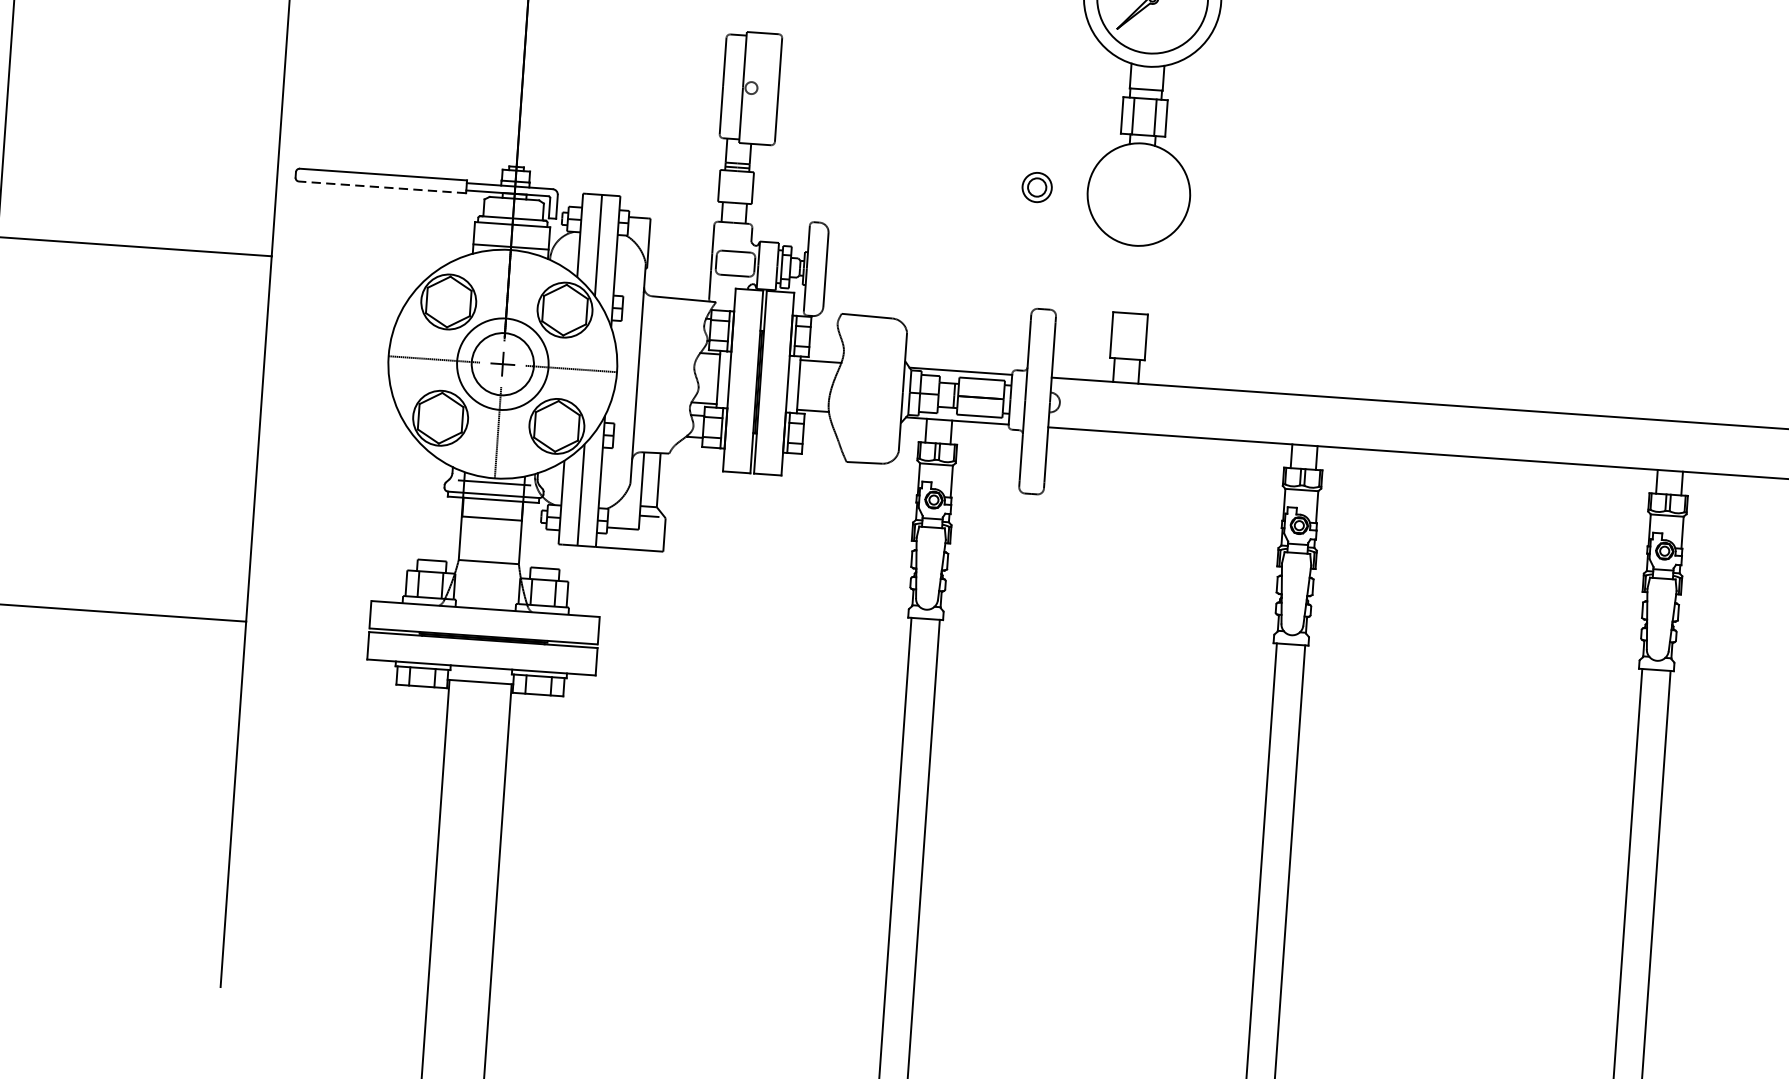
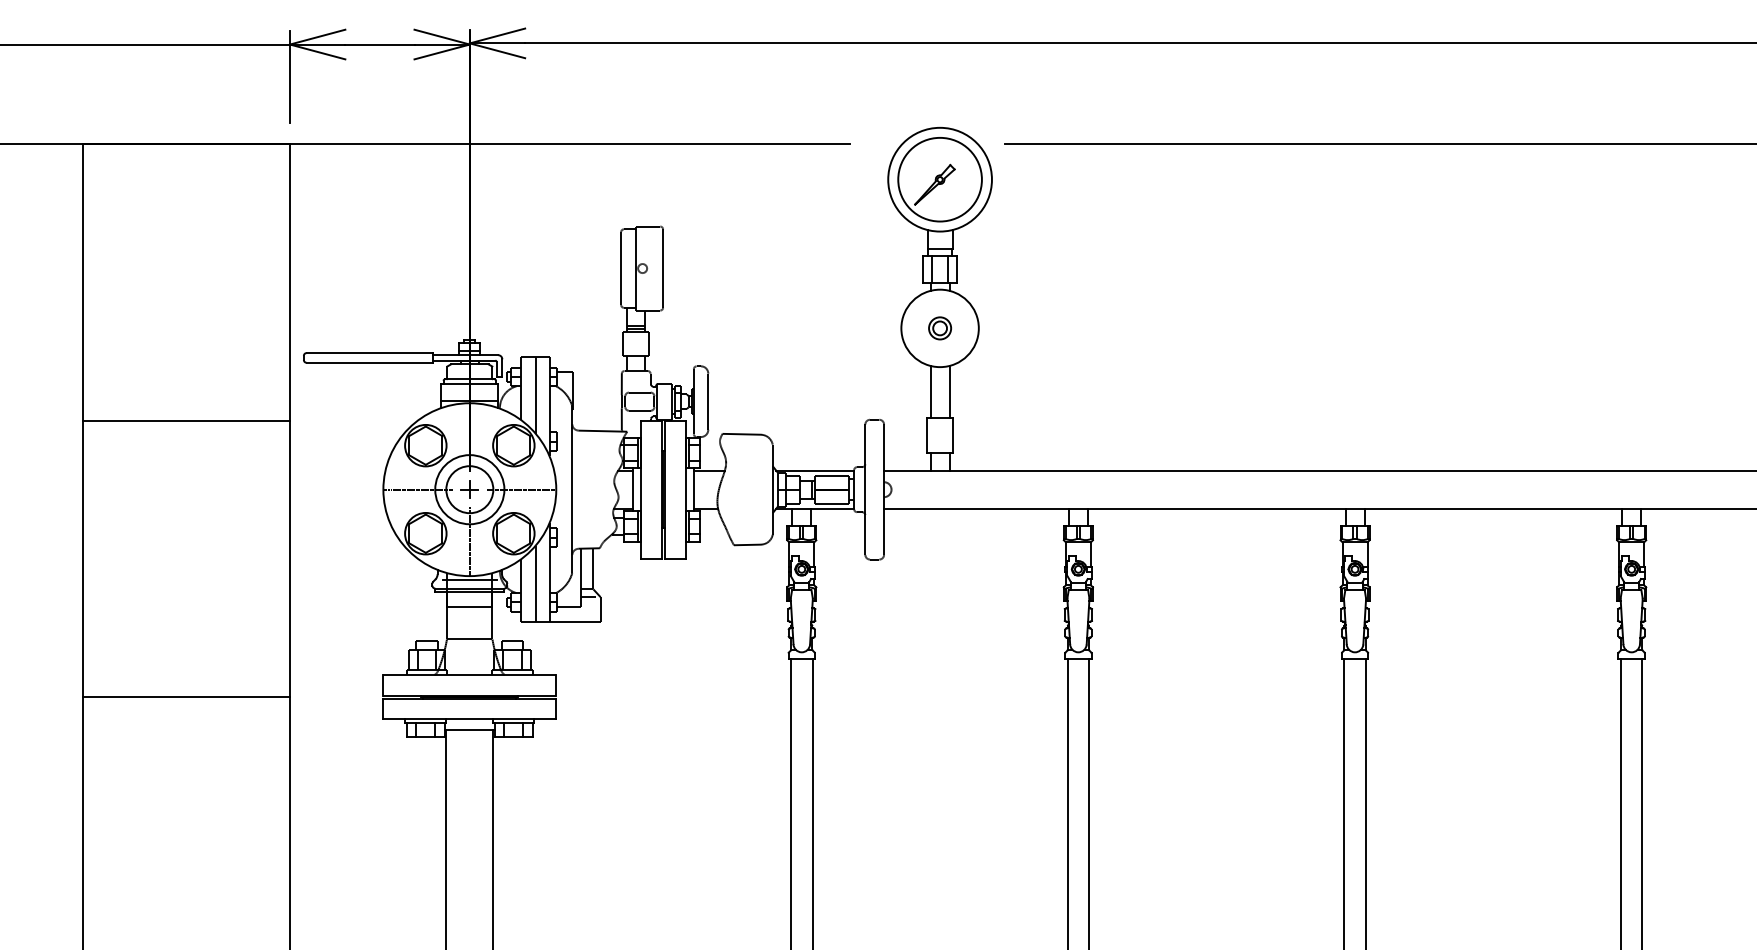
line: (382, 186) -> (369, 362), dashed -> solid
part: (1037, 187) -> (940, 328), moved
line: (1120, 277) -> (930, 391), added
line: (1145, 278) -> (949, 391), added

